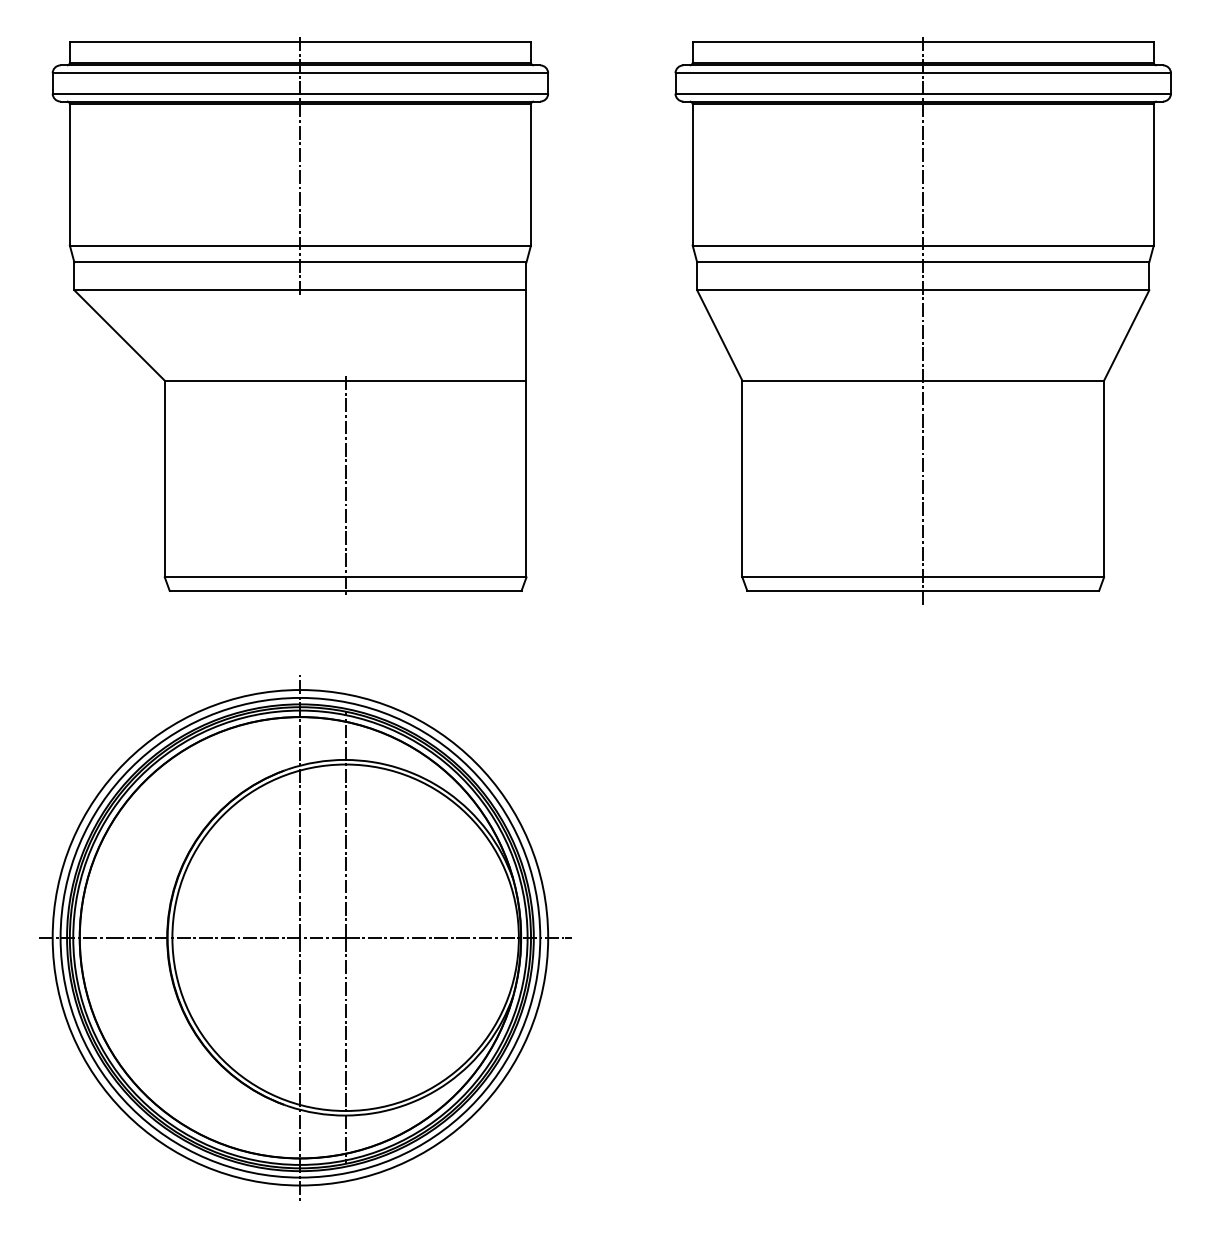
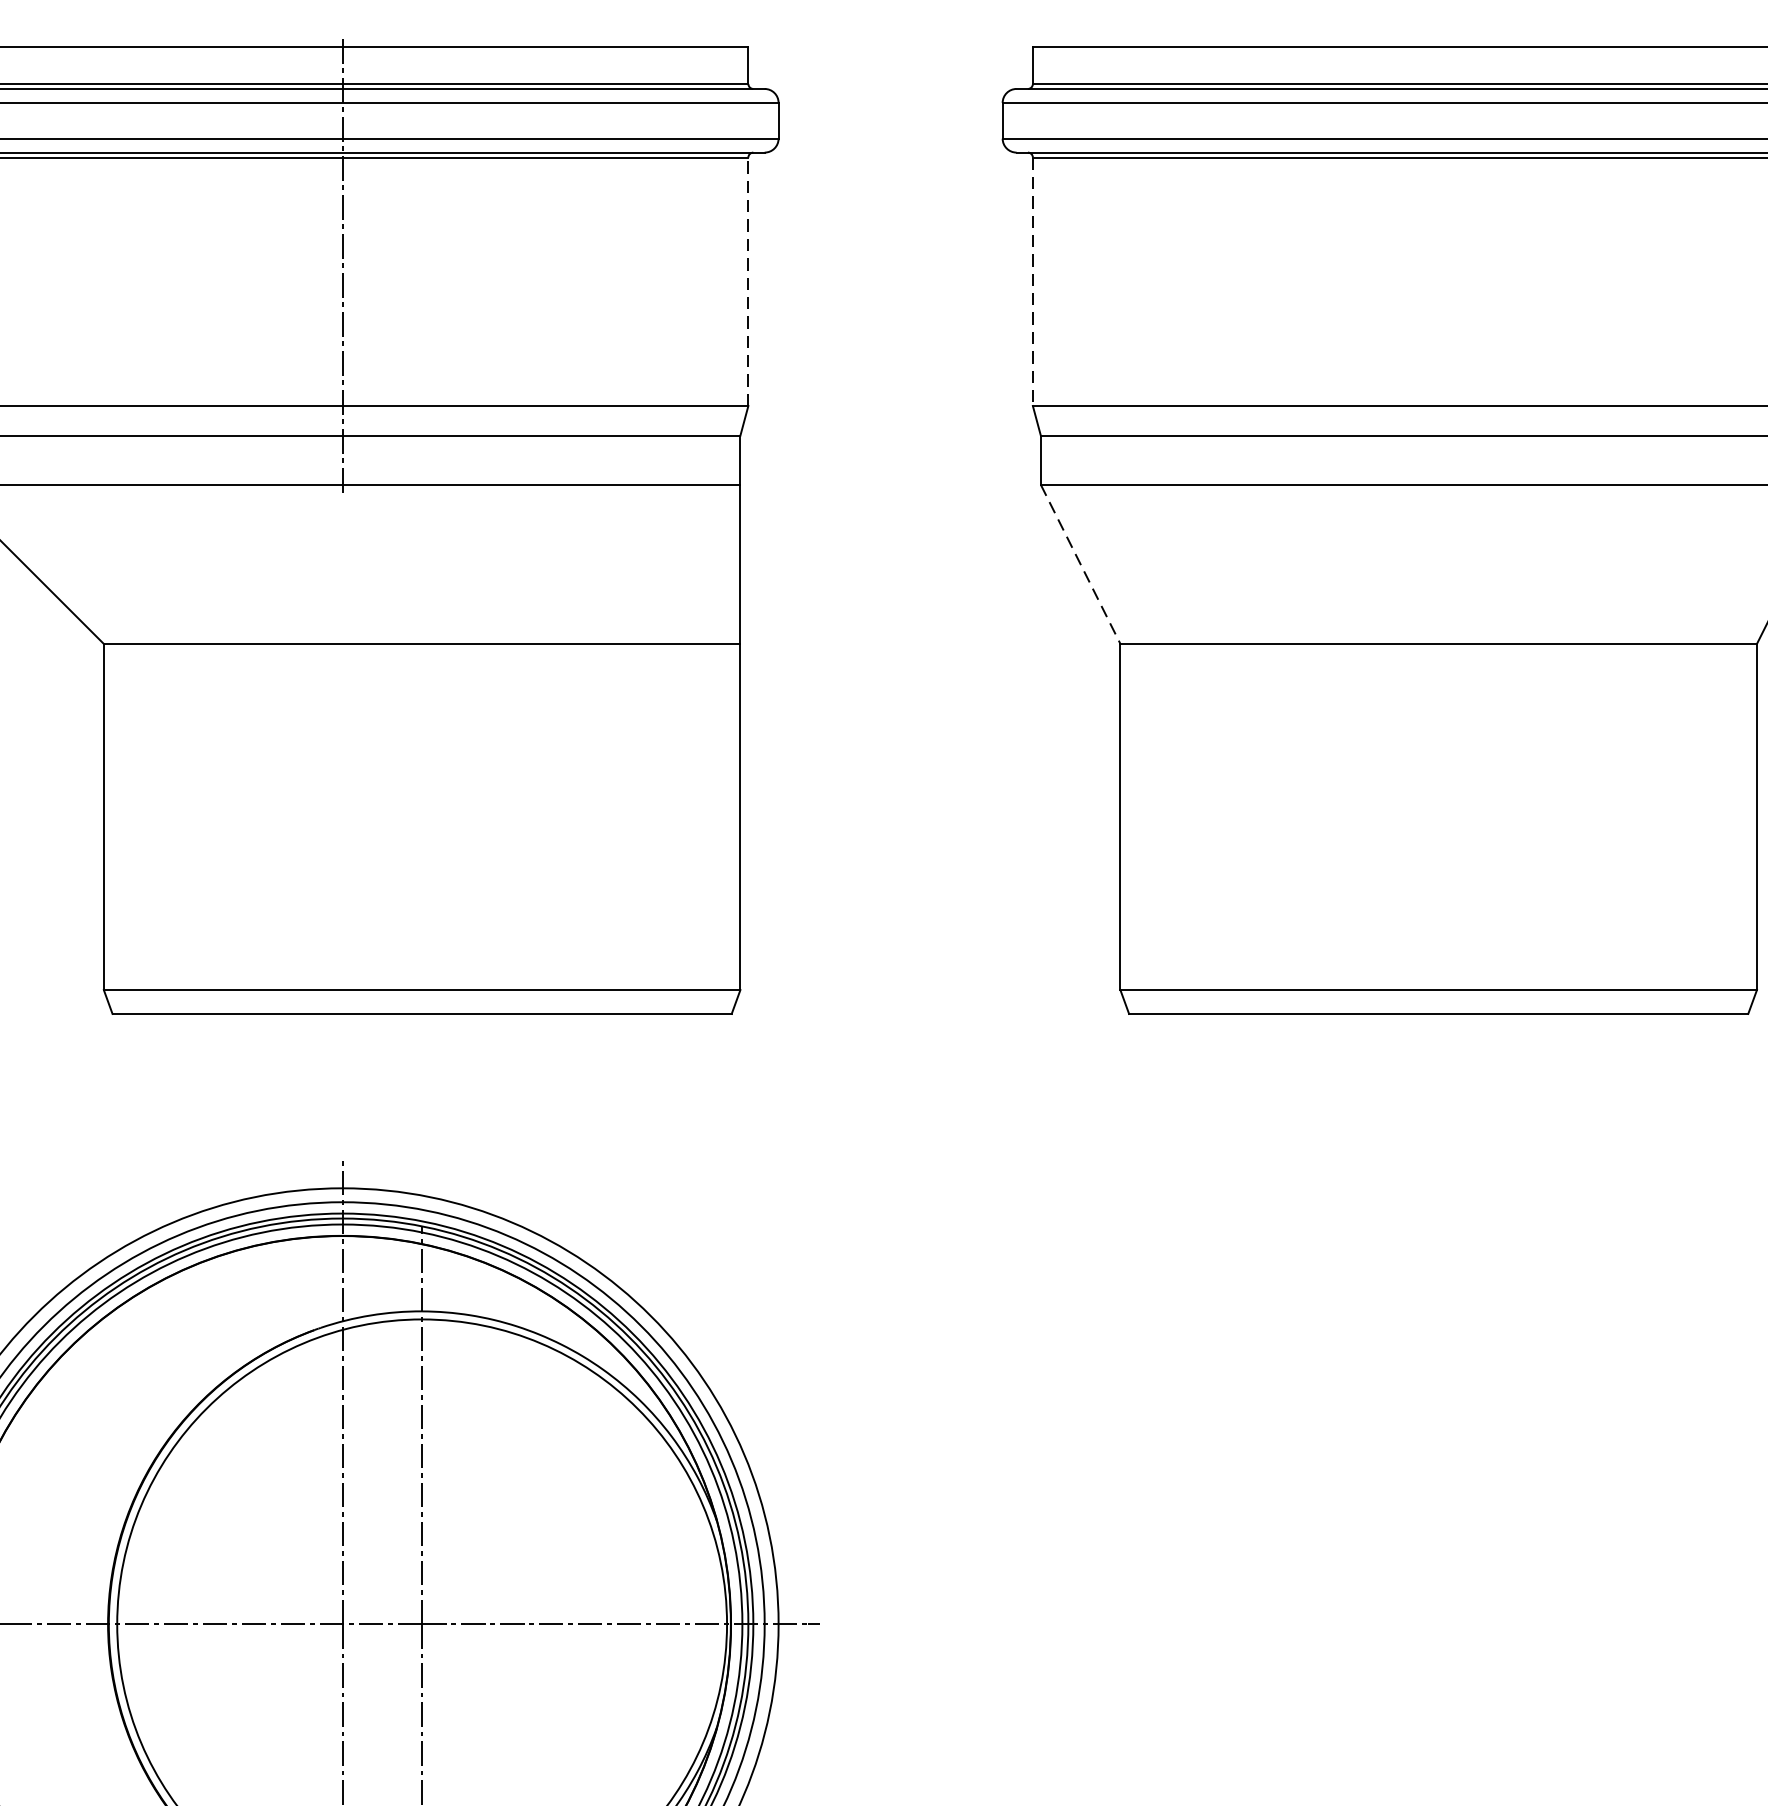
line: (531, 174) -> (749, 280), solid -> dashed
line: (692, 174) -> (1032, 280), solid -> dashed
line: (923, 320) -> (1439, 537), removed
line: (719, 335) -> (1080, 564), solid -> dashed
line: (345, 485) -> (421, 828), removed

